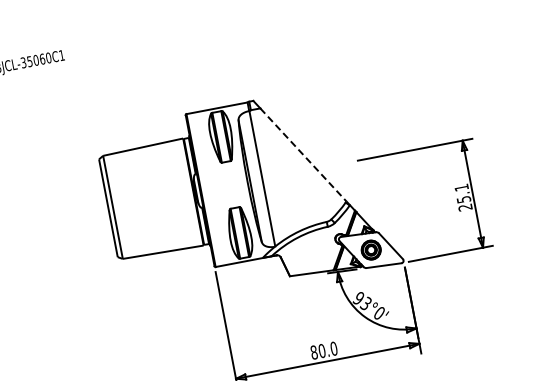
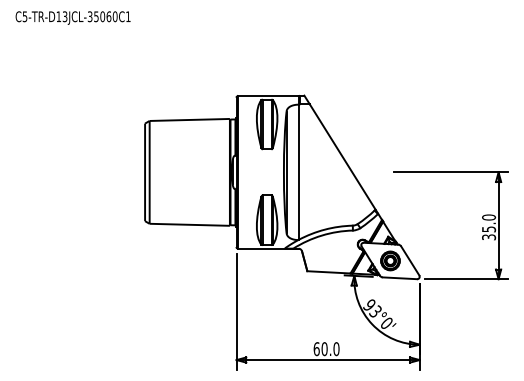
line: (303, 155) -> (342, 157), dashed -> solid
text: (464, 197) -> (489, 227), 25.1 -> 35.0
text: (313, 351) -> (316, 348), 80.0 -> 60.0

